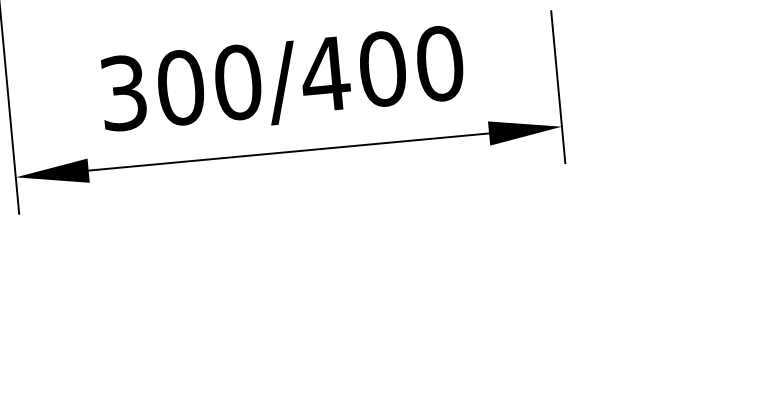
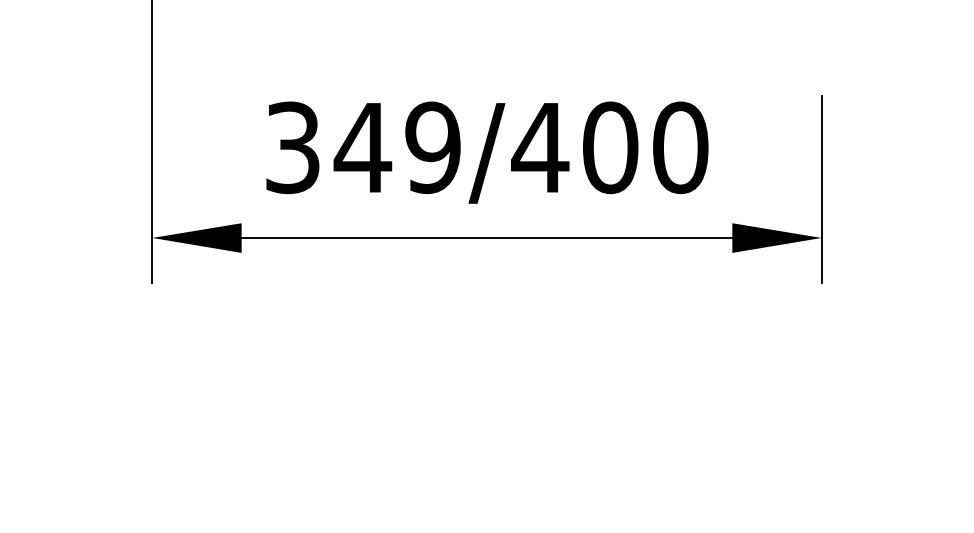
text: (208, 84) -> (397, 147), 300/400 -> 349/400

